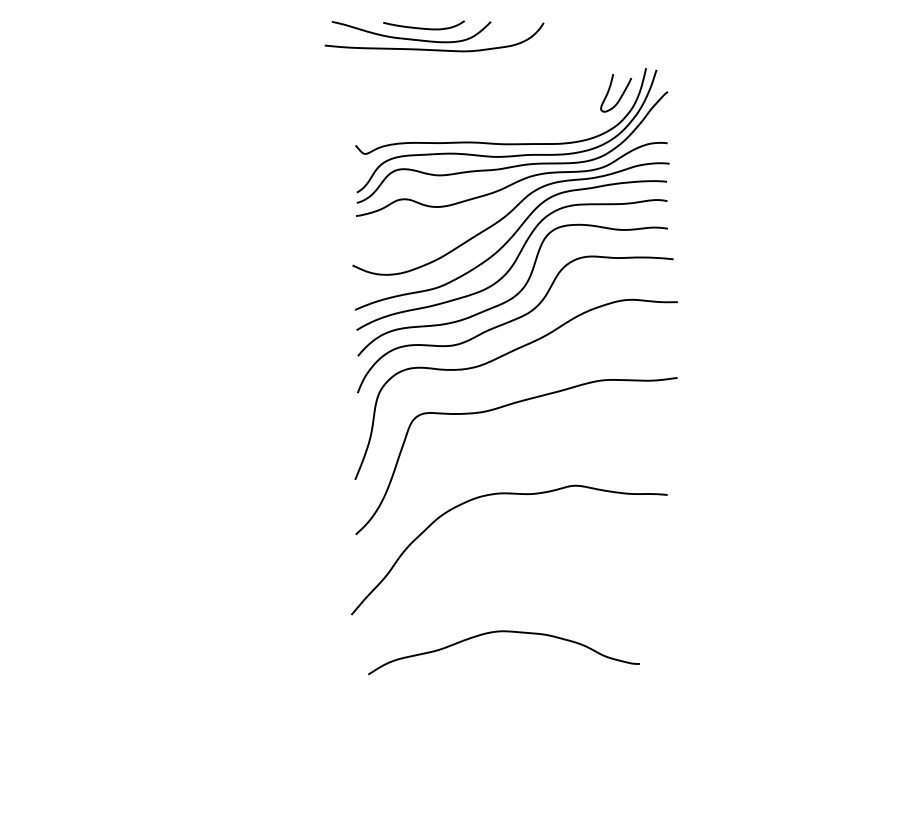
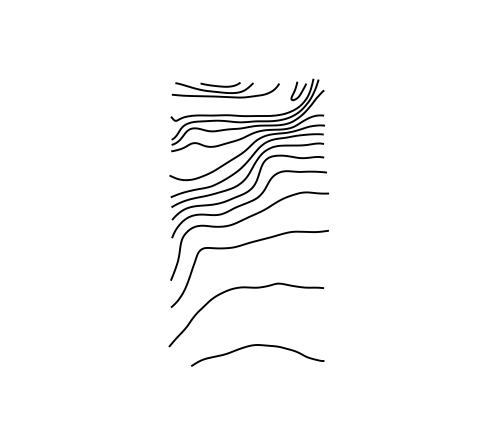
part: (434, 36) -> (225, 90), moved
curve: (495, 634) -> (253, 346), moved

